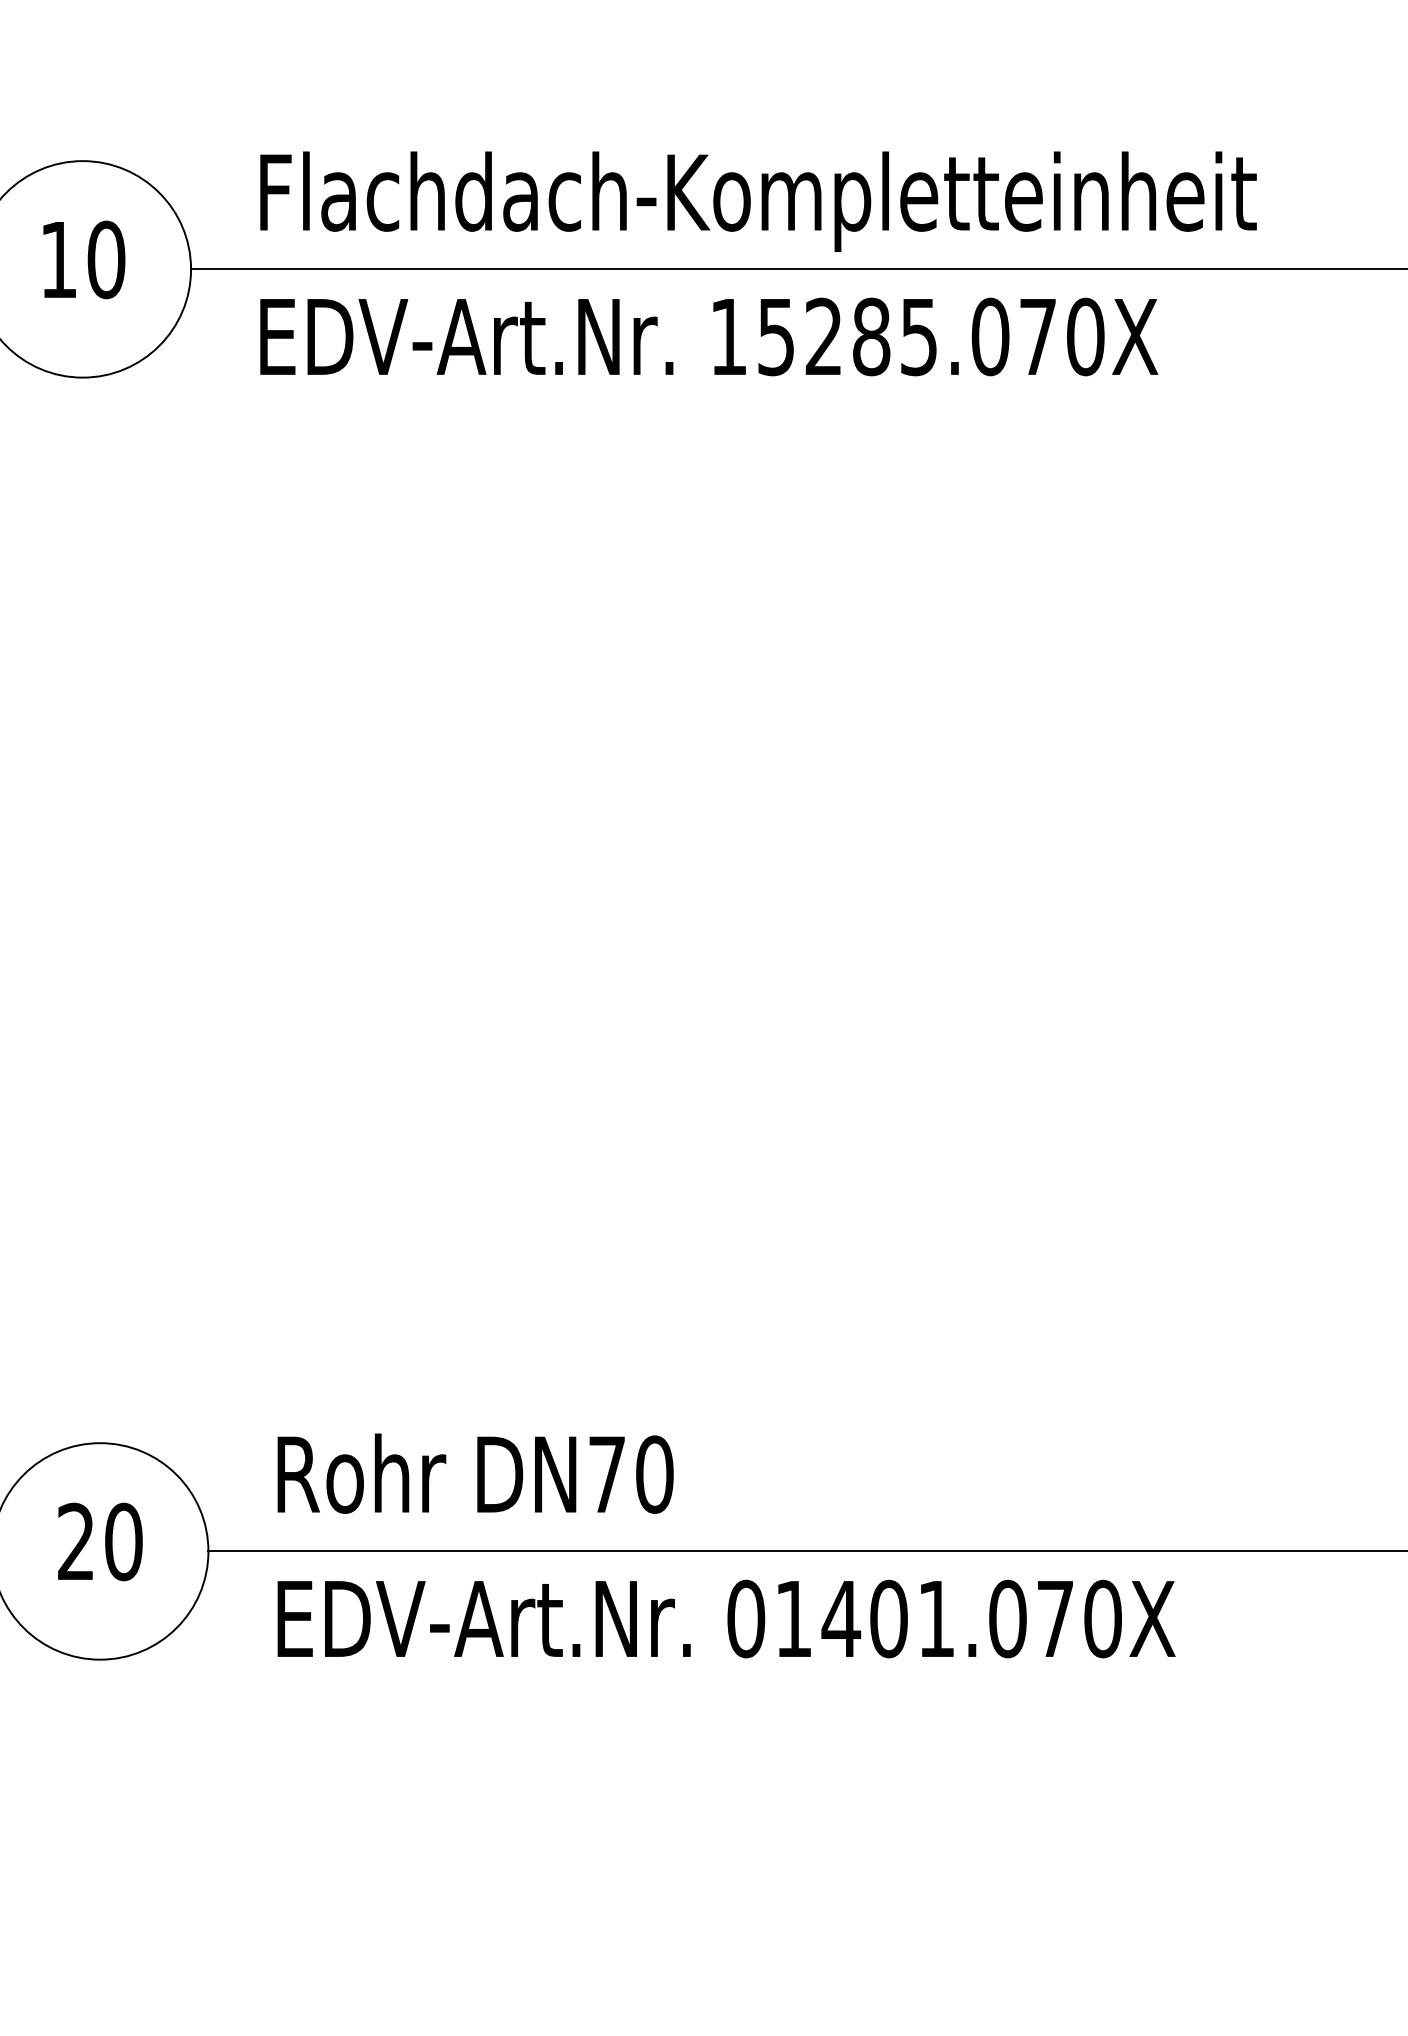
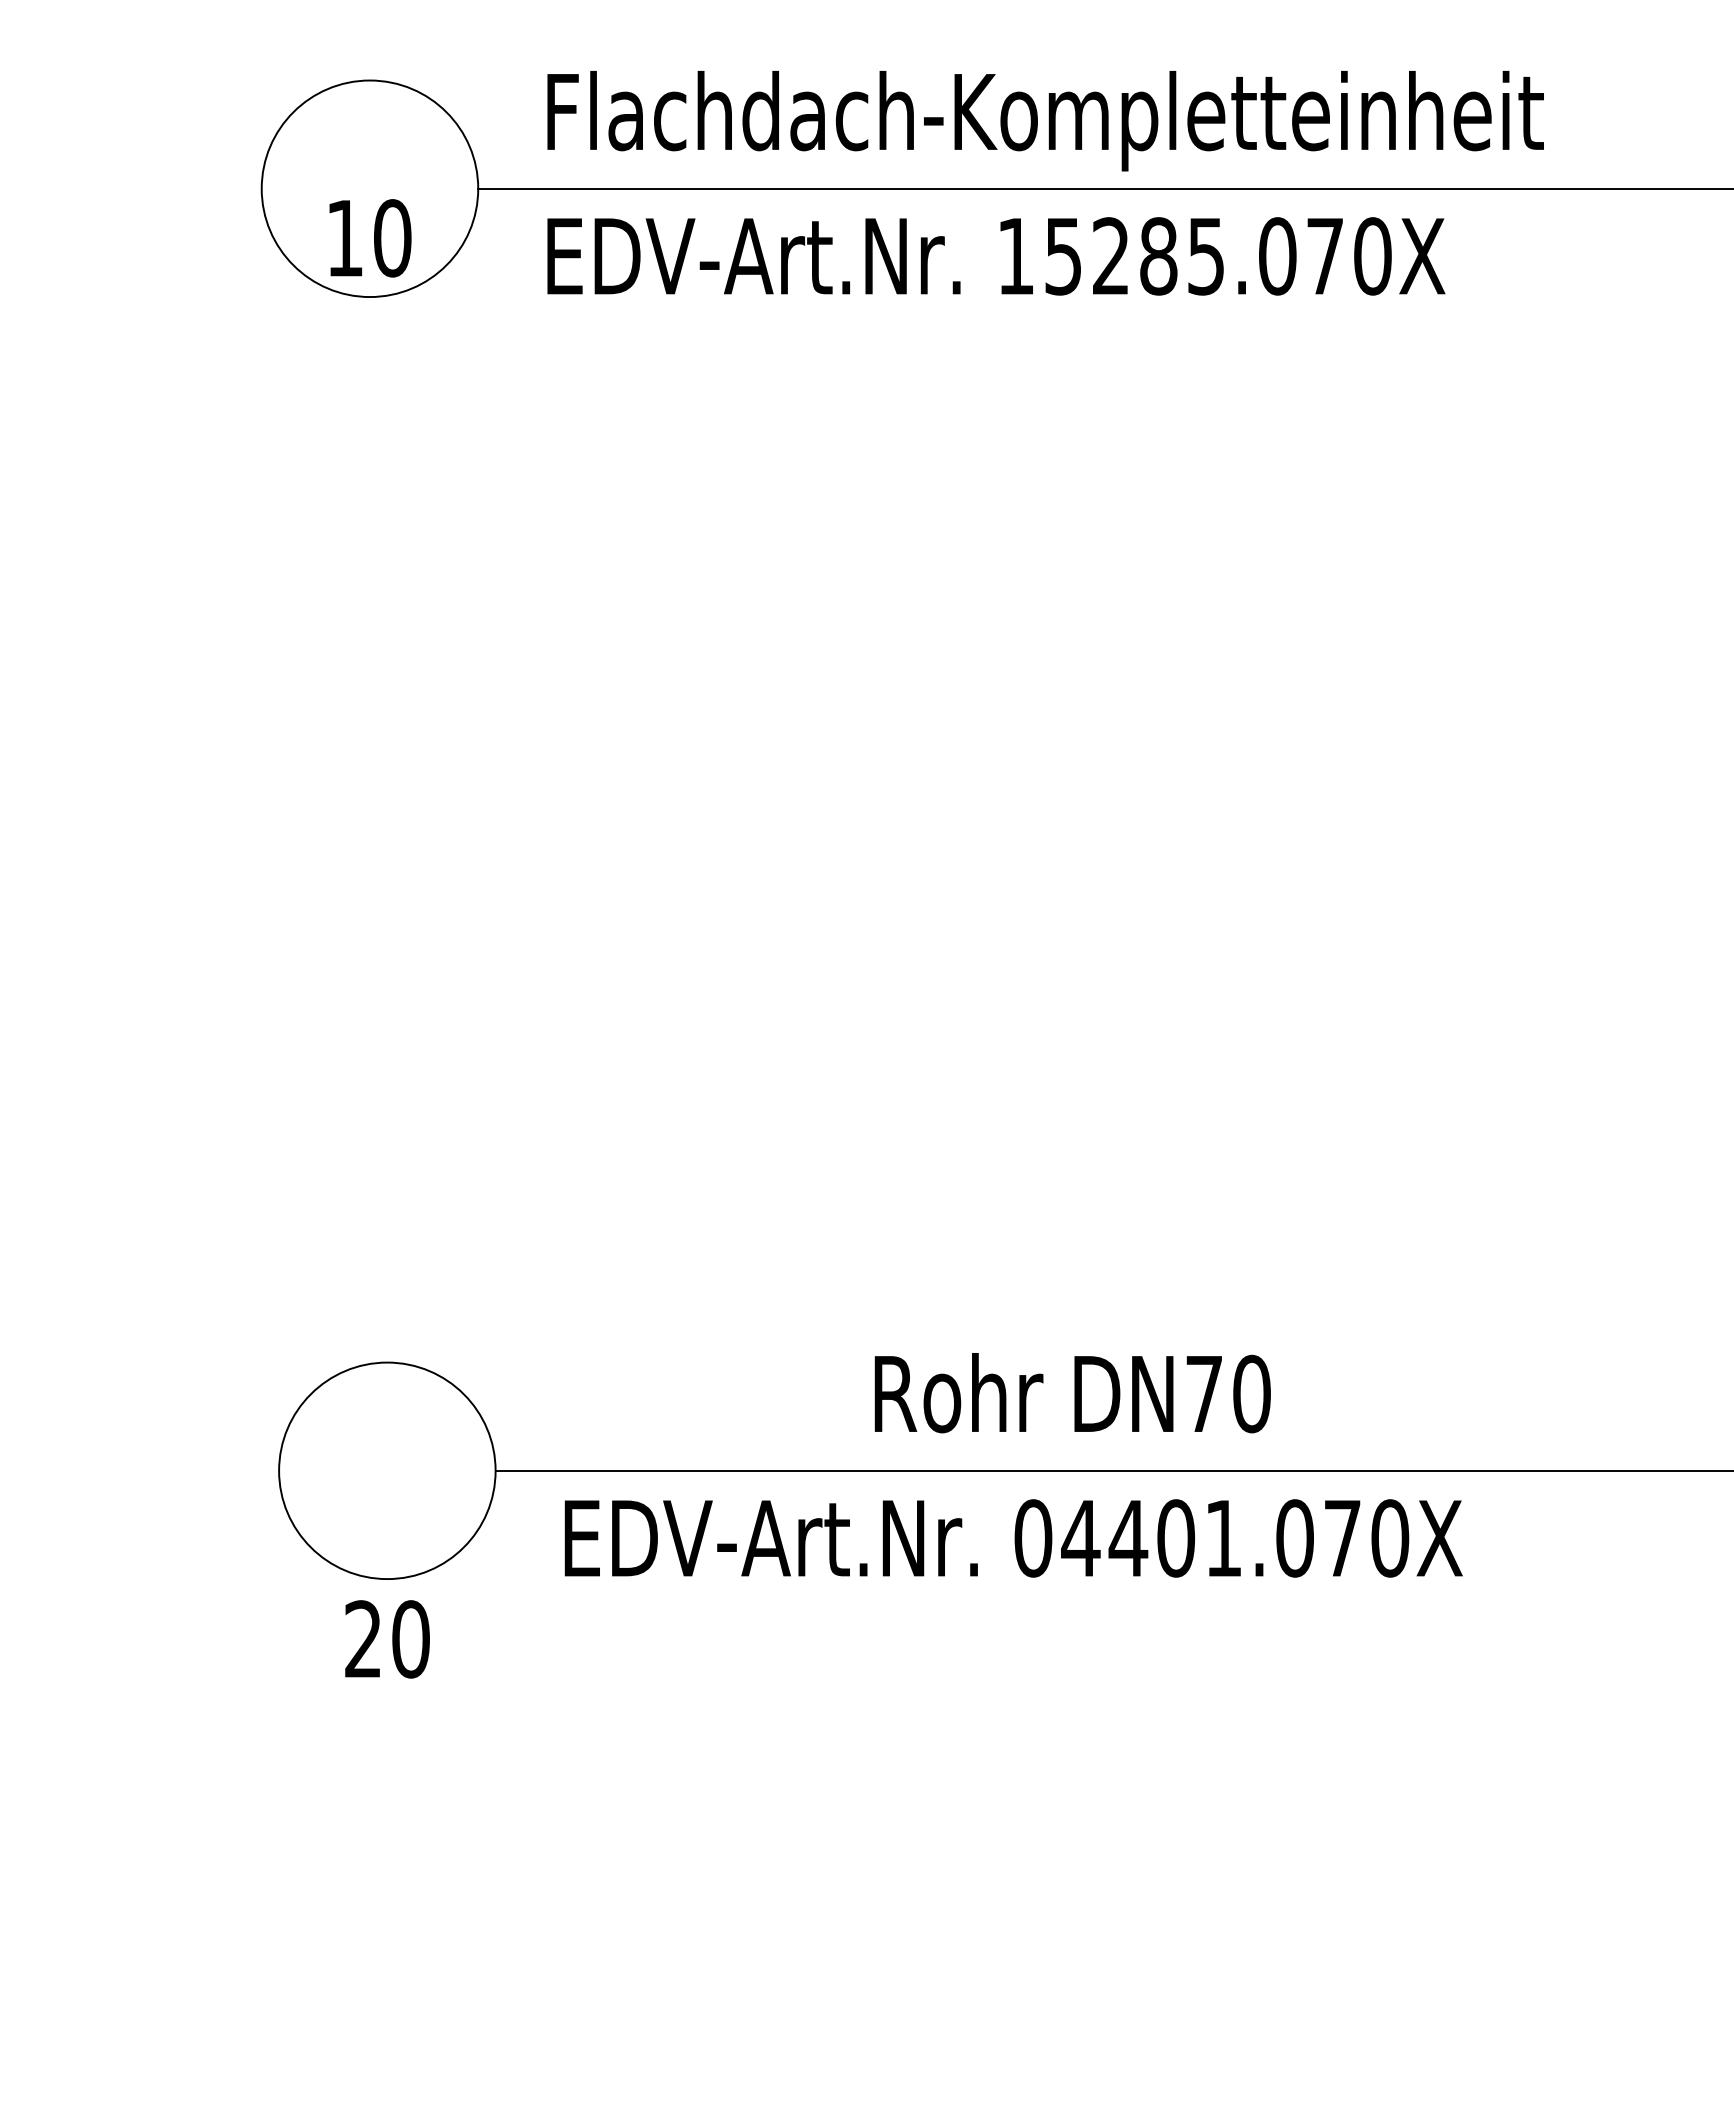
text: (84, 260) -> (370, 238), moved
text: (475, 1474) -> (1072, 1393), moved
text: (100, 1542) -> (387, 1639), moved
text: (793, 1619) -> (1080, 1538), 01401.070X -> 04401.070X

